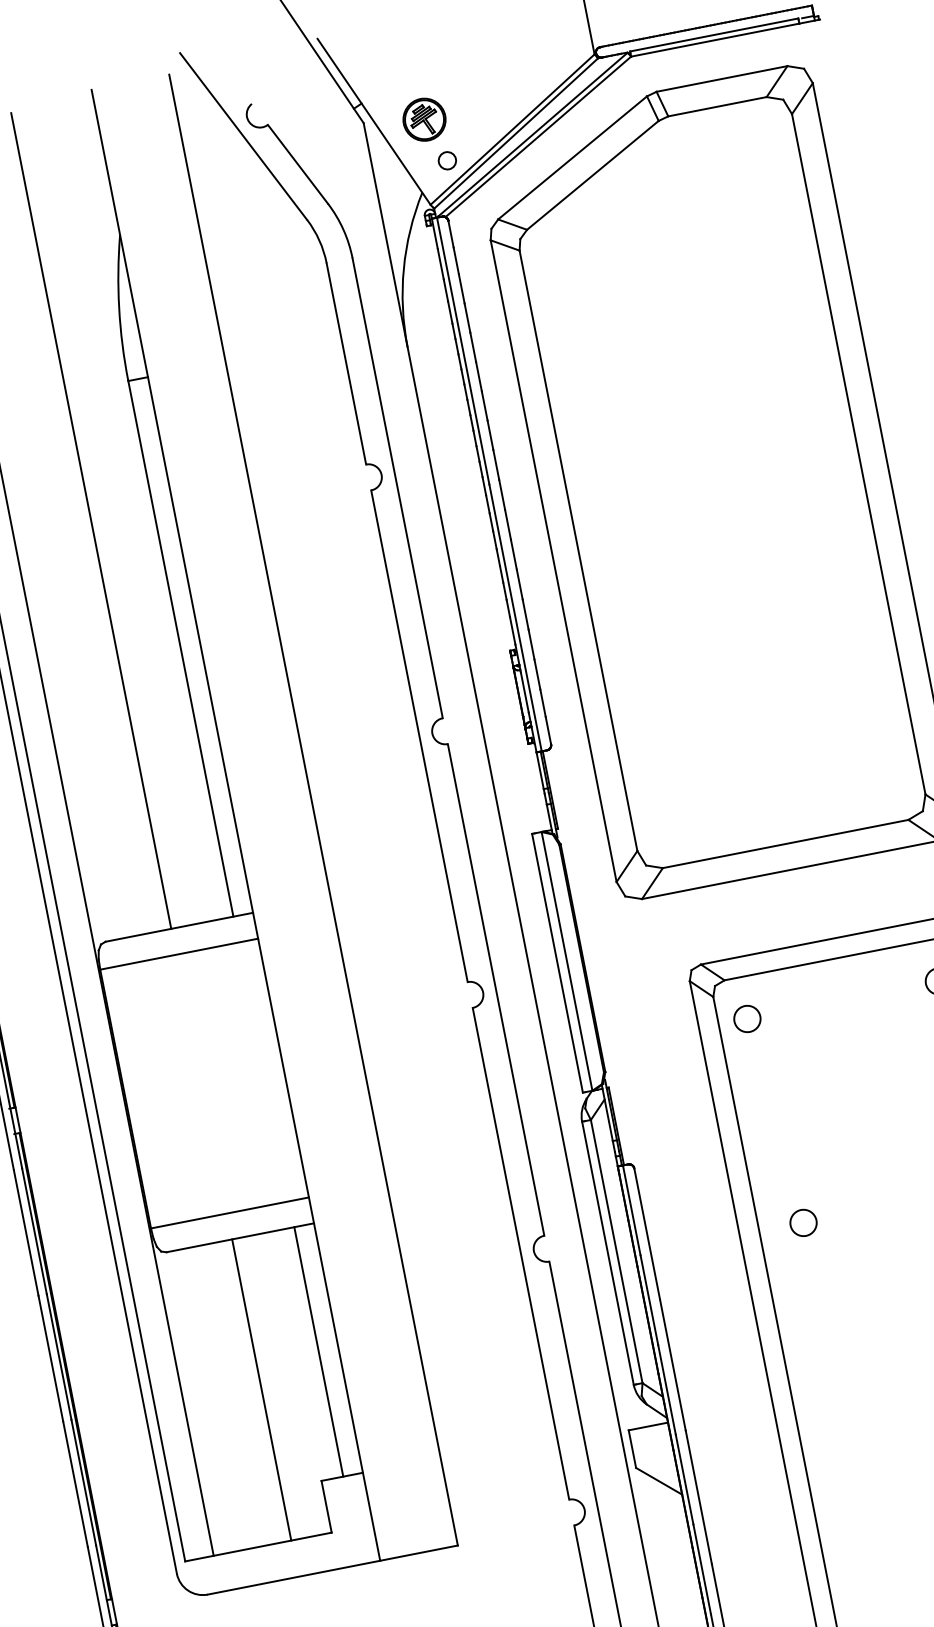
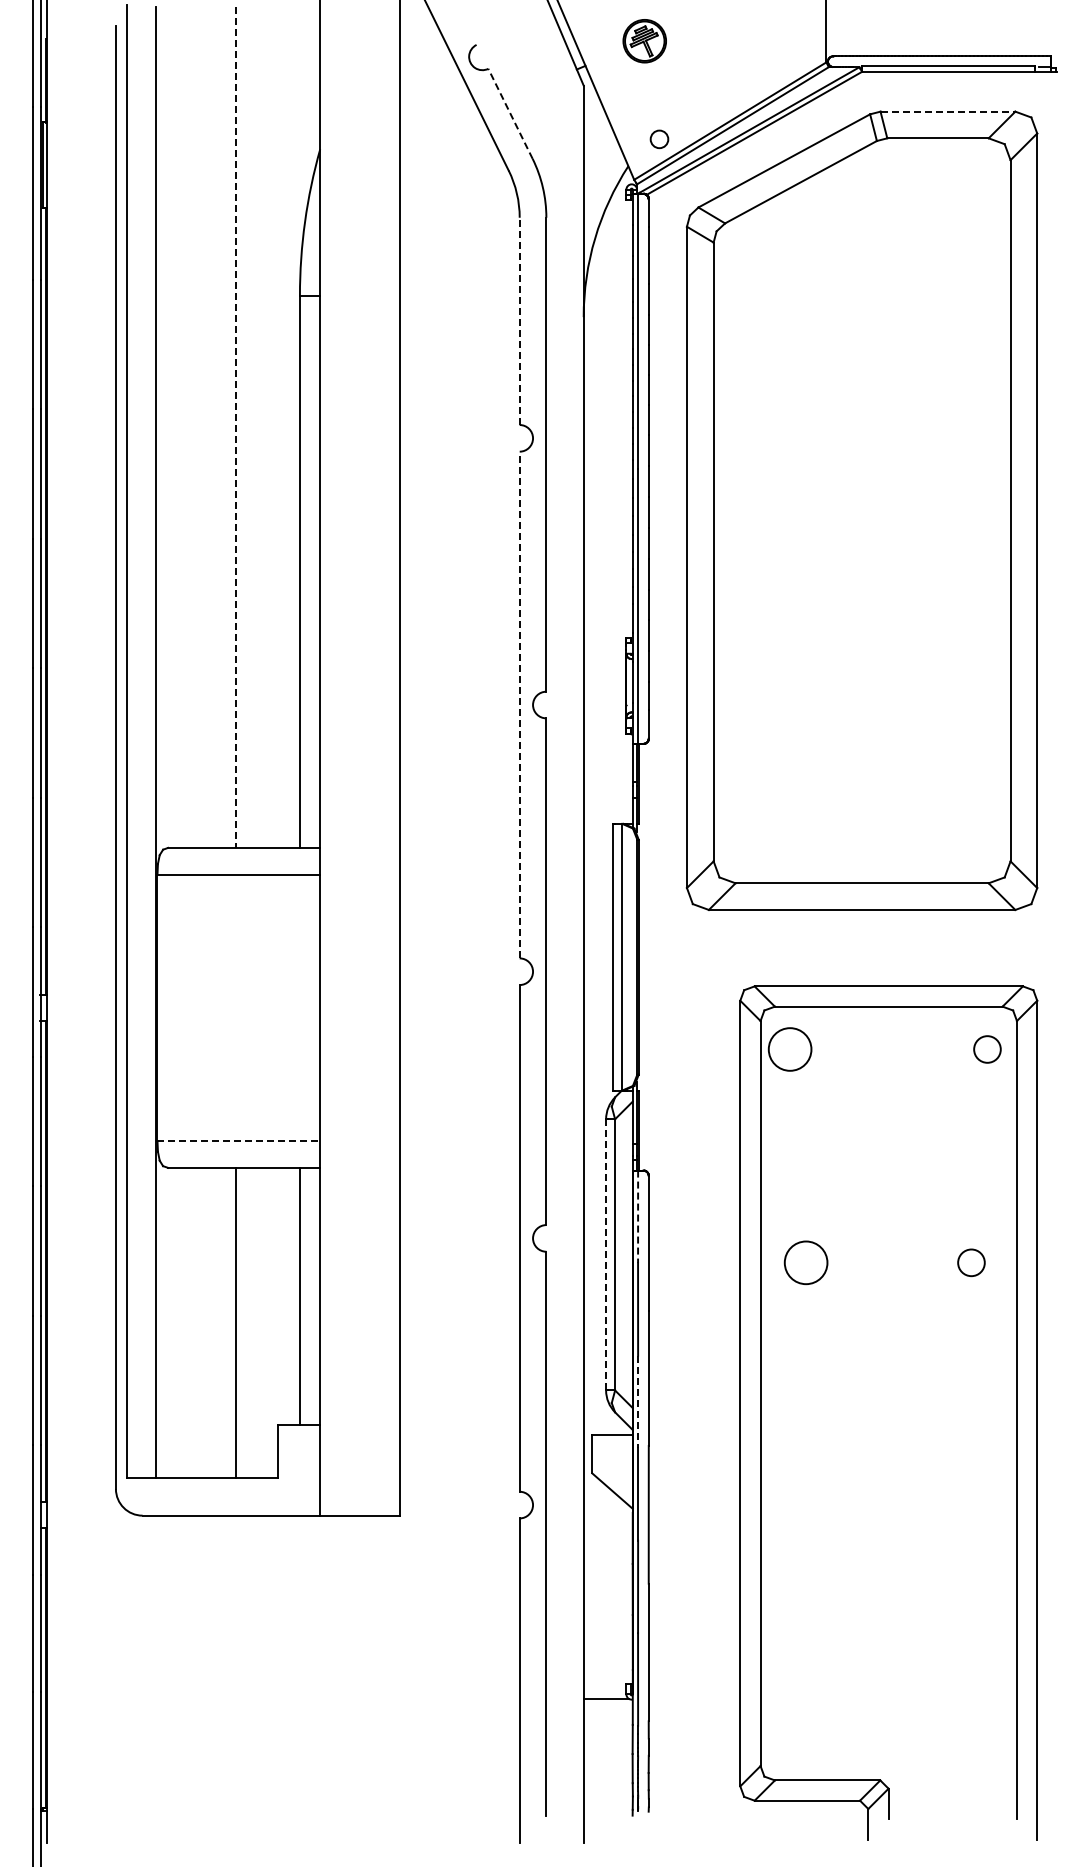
line: (722, 78) -> (948, 111), solid -> dashed
part: (424, 120) -> (644, 41), moved
line: (297, 164) -> (510, 113), solid -> dashed
line: (346, 364) -> (519, 321), solid -> dashed
line: (91, 522) -> (235, 428), solid -> dashed
line: (419, 735) -> (519, 704), solid -> dashed
circle: (746, 1019) -> (789, 1049), size x1.6
line: (632, 1210) -> (638, 1217), solid -> dashed
line: (230, 1213) -> (239, 1141), solid -> dashed
circle: (802, 1222) -> (805, 1262), size x1.6
line: (608, 1252) -> (606, 1254), solid -> dashed
line: (667, 1390) -> (638, 1402), solid -> dashed

